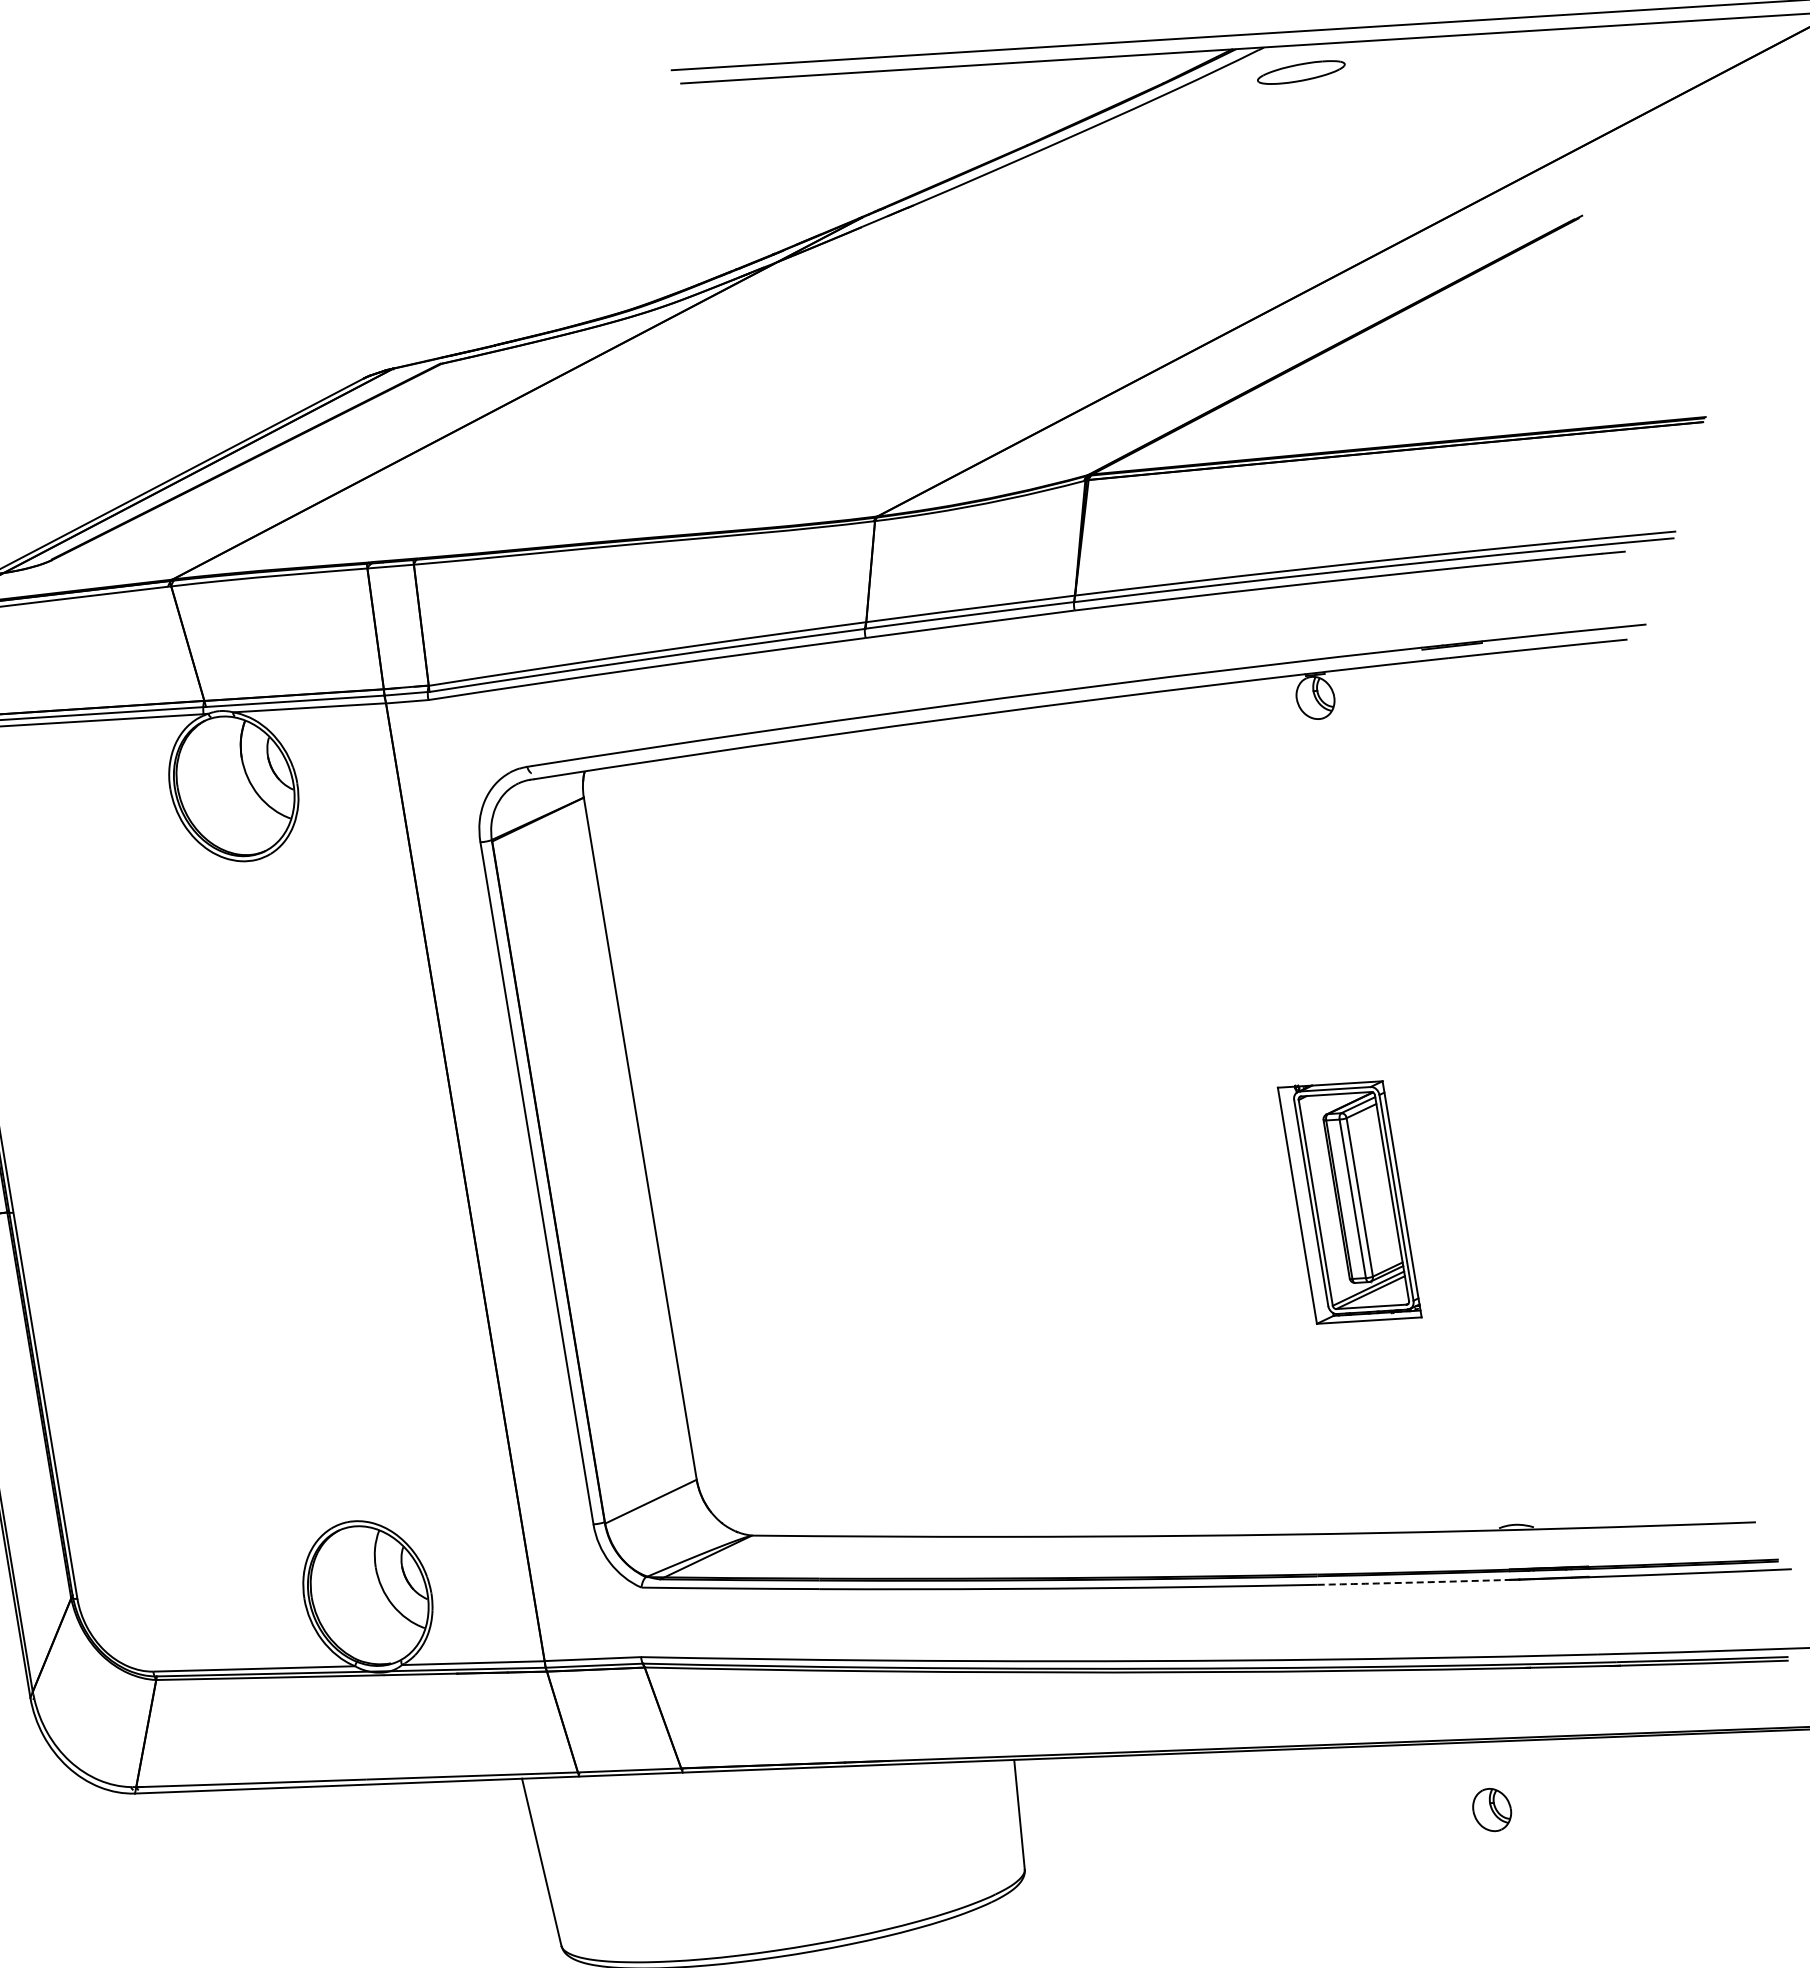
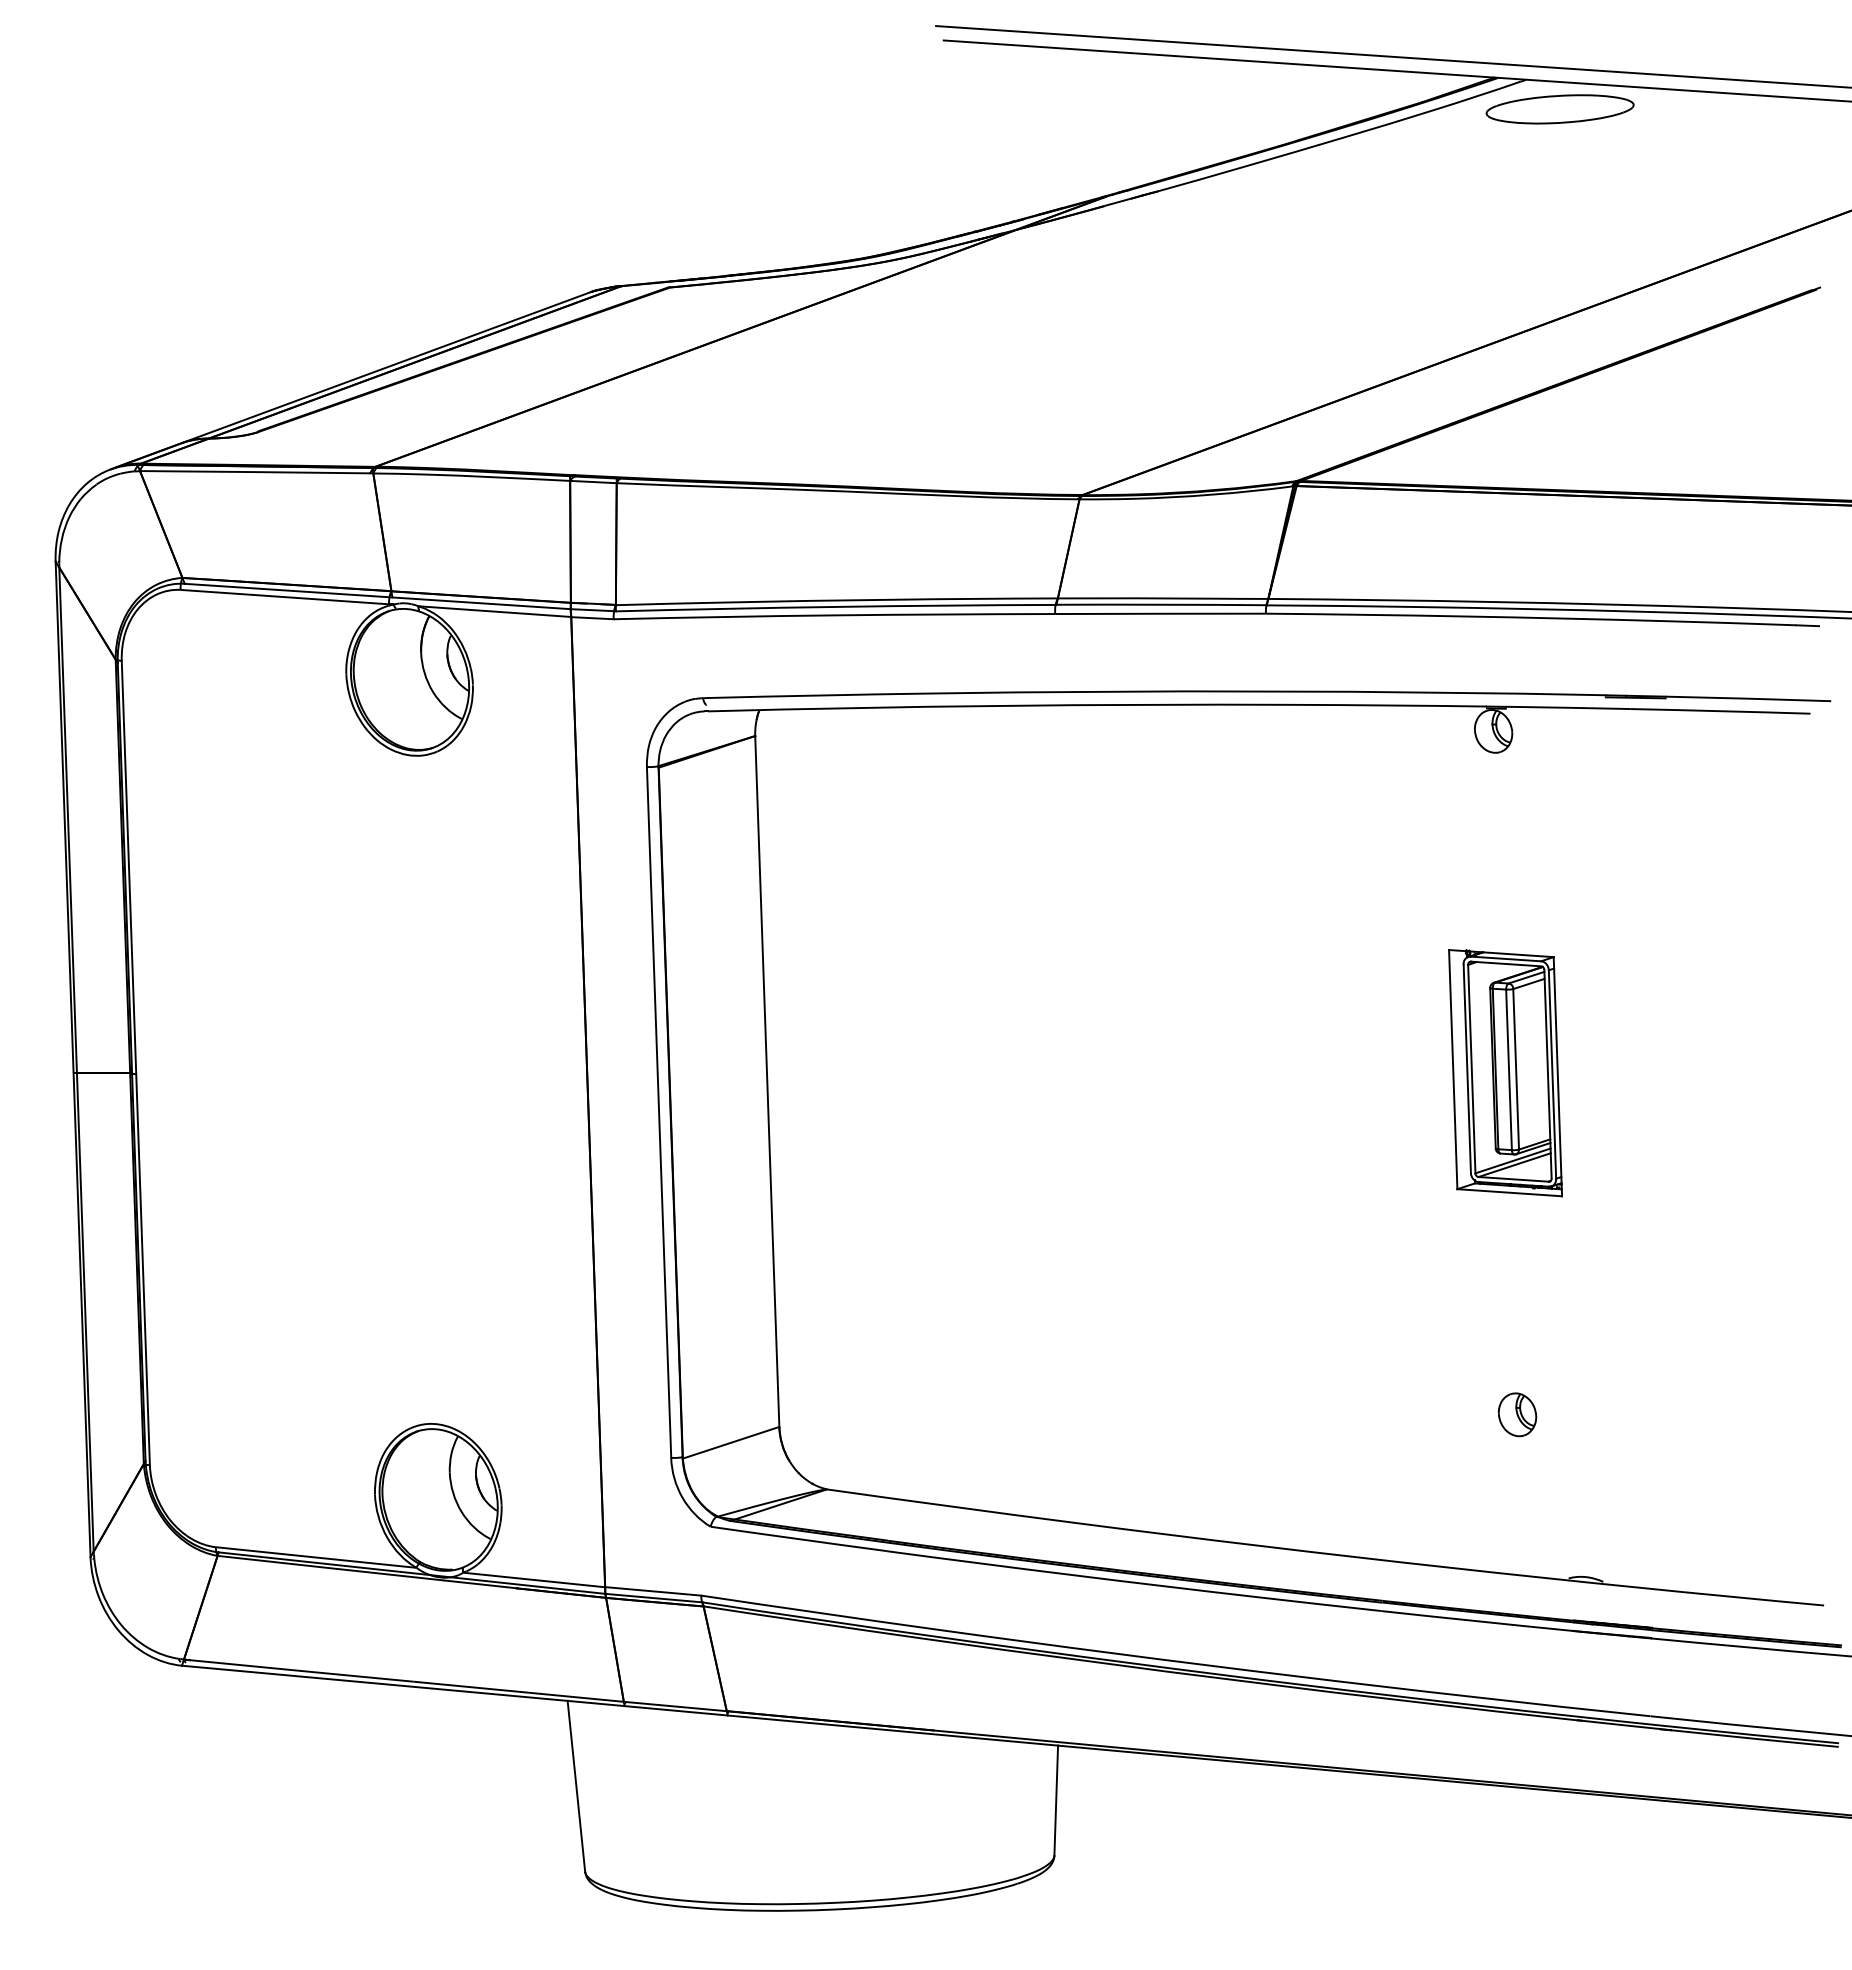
part: (1300, 72) -> (1559, 109), size x1.67
part: (1349, 1202) -> (1505, 1073), moved
arc: (1414, 1582) -> (1477, 1621), dashed -> solid
part: (1492, 1809) -> (1517, 1414), moved

